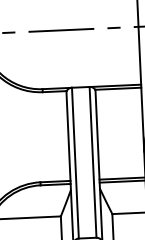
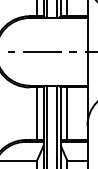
line: (109, 133) -> (67, 113), added
line: (57, 136) -> (37, 113), added

